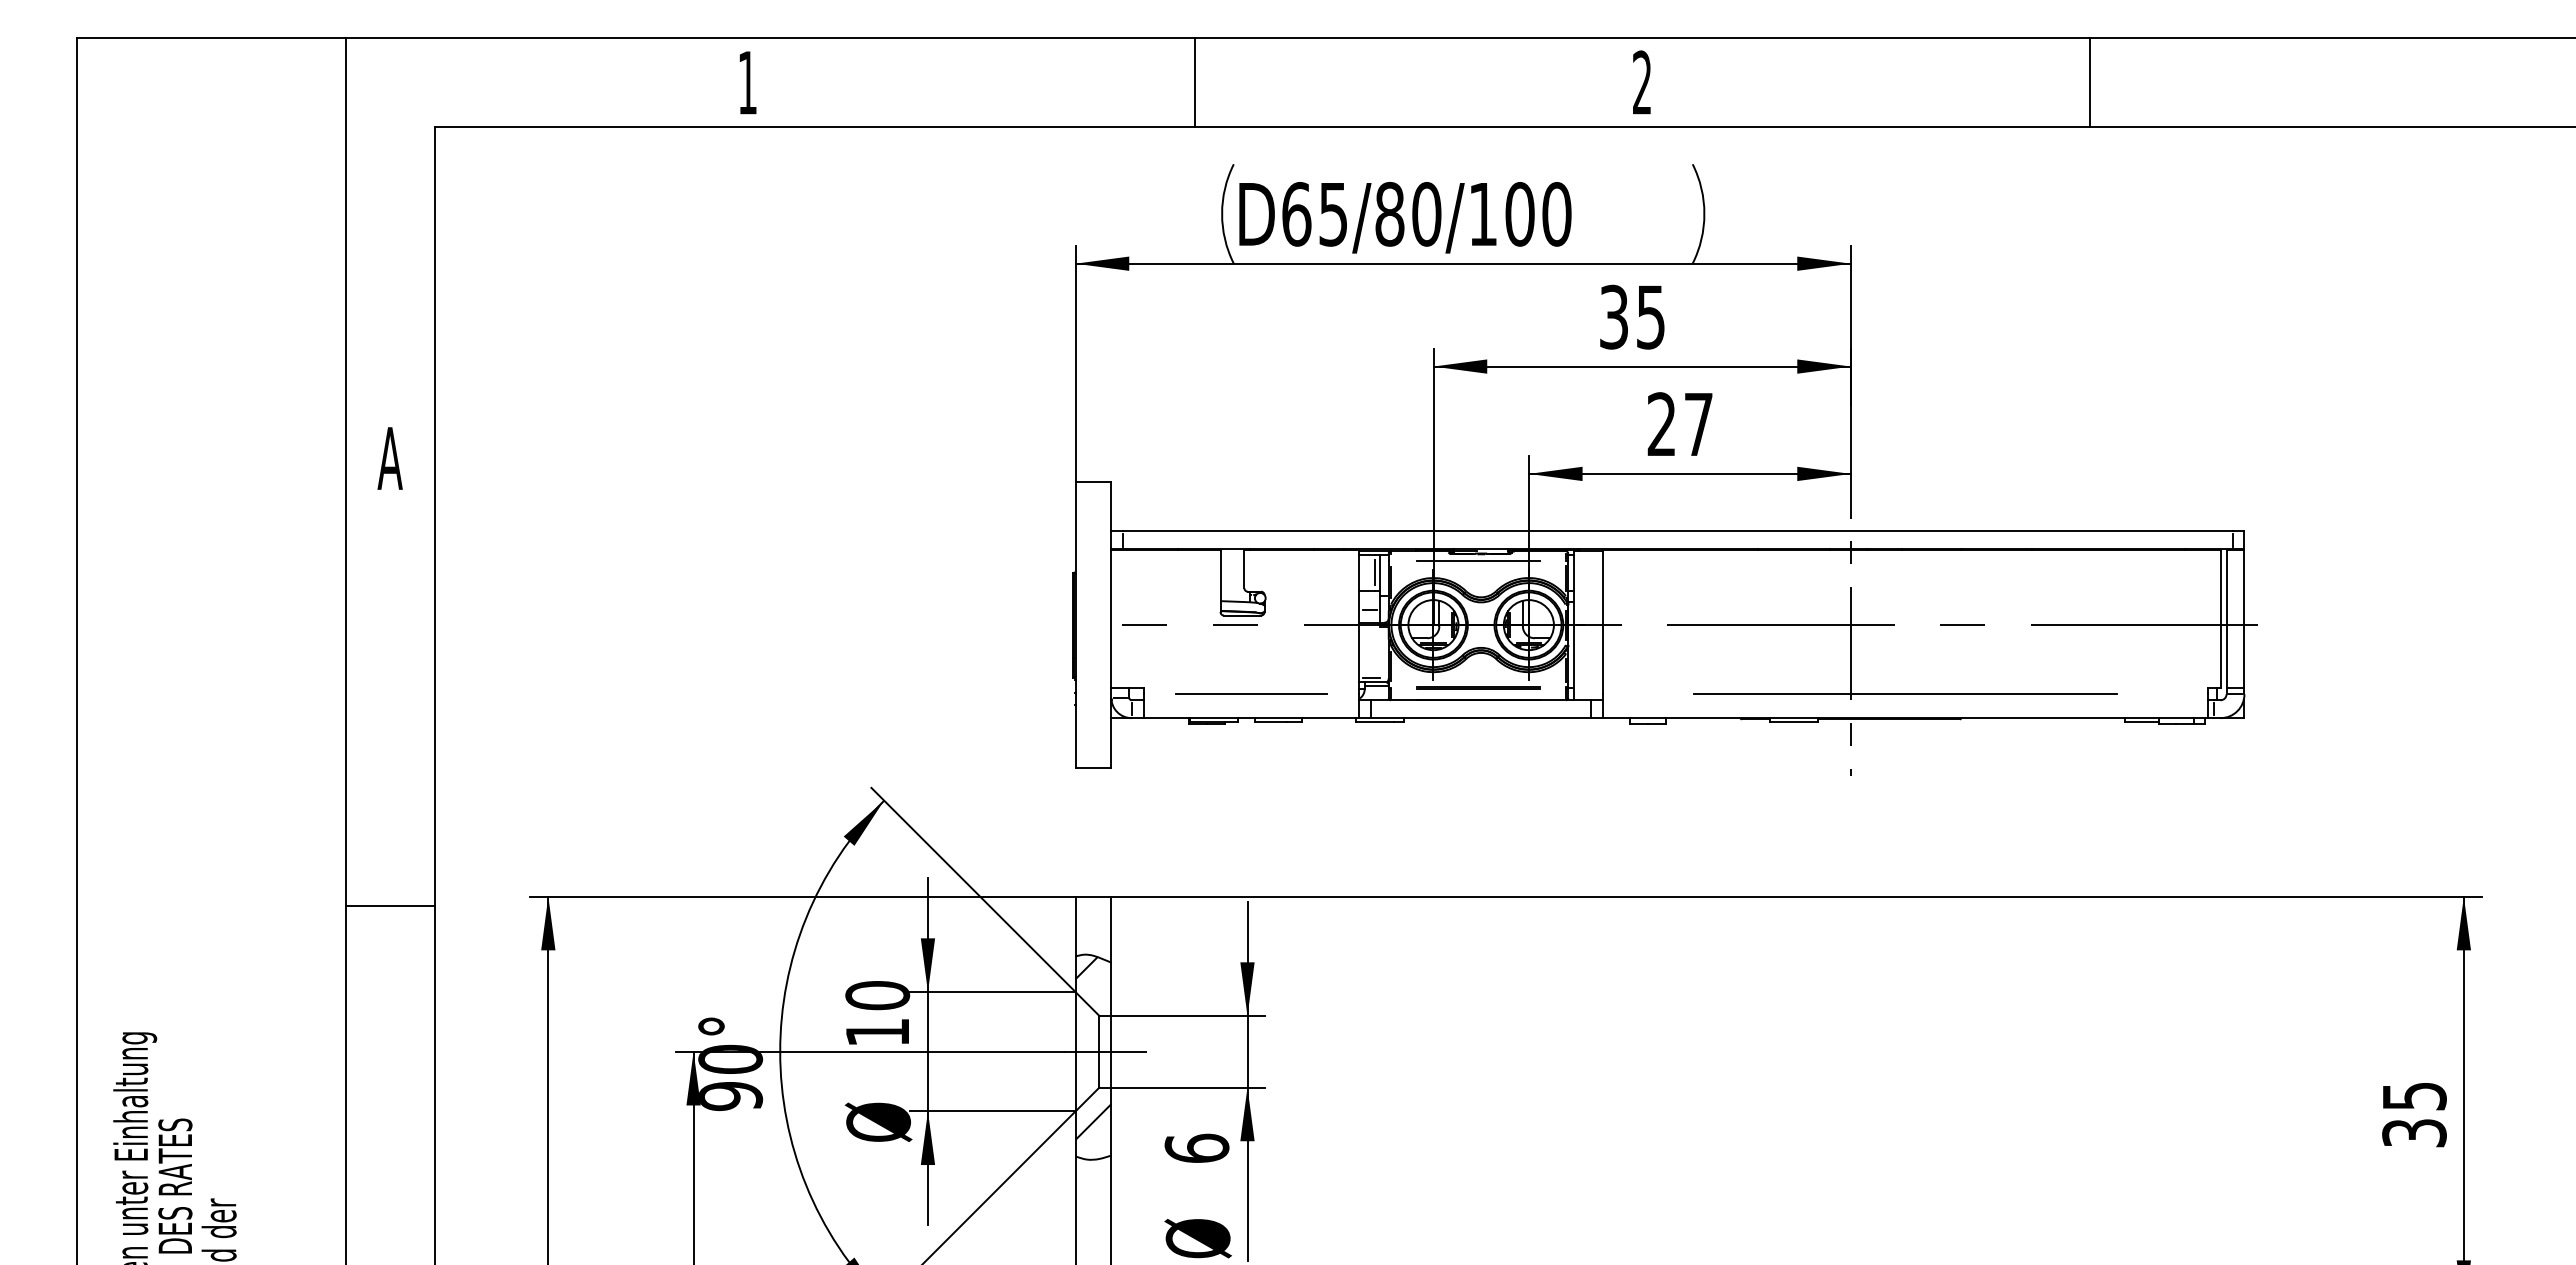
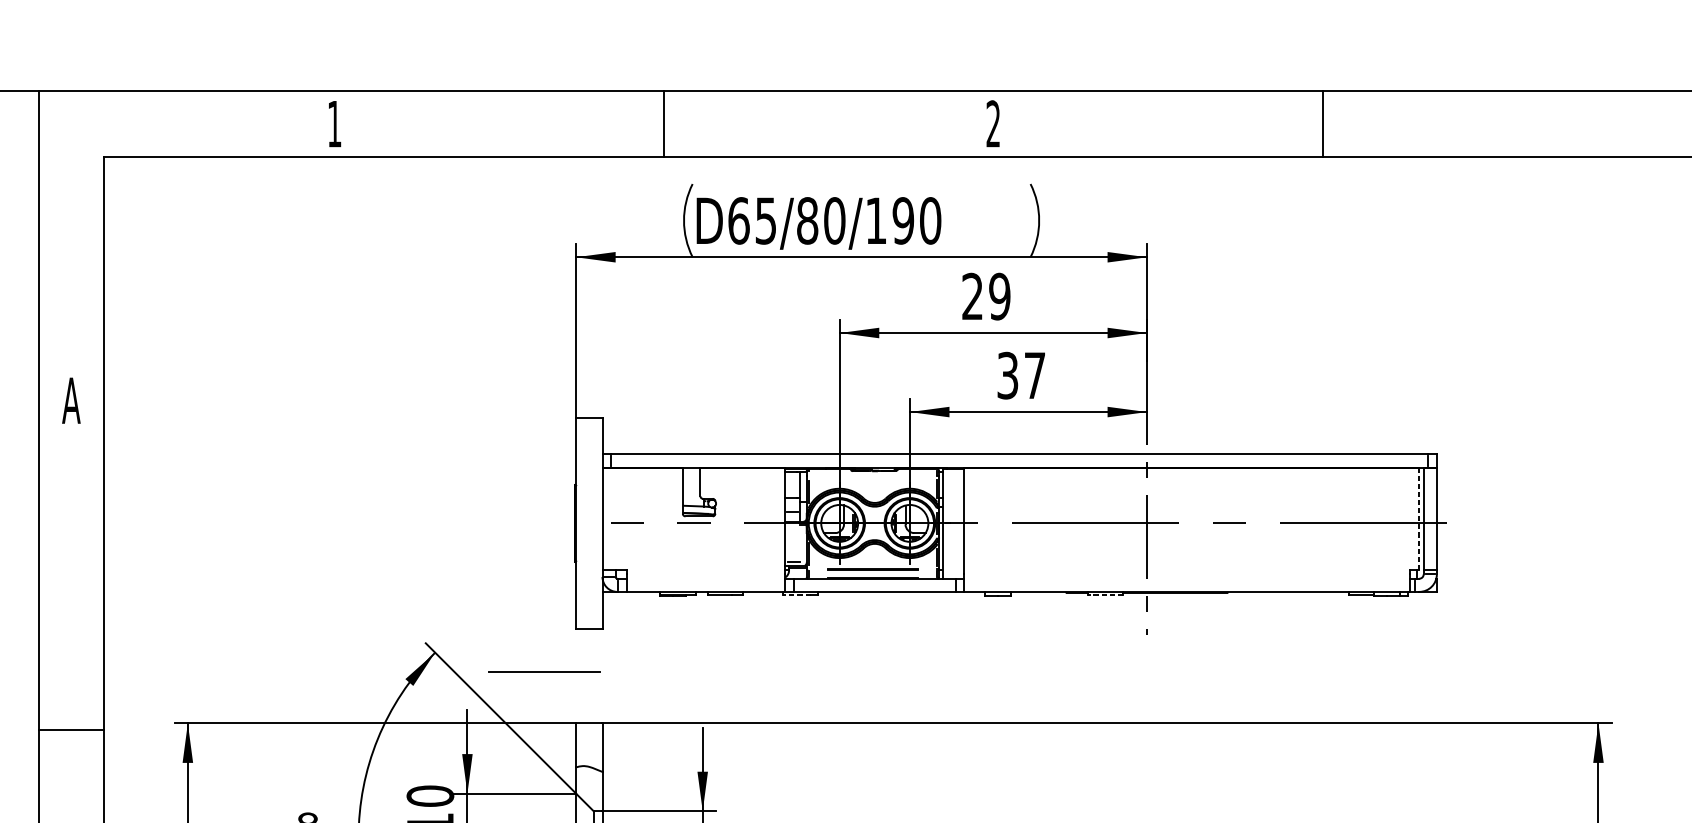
text: (1519, 214) -> (903, 221), D65/80/100 -> D65/80/190
text: (1632, 316) -> (986, 296), 35 -> 29
text: (1661, 424) -> (1007, 375), 27 -> 37
line: (1478, 560) -> (872, 475), removed
line: (1375, 572) -> (796, 484), removed
line: (2220, 618) -> (1419, 518), solid -> dashed
line: (1251, 693) -> (544, 670), moved
line: (1905, 694) -> (1187, 574), removed
line: (1374, 722) -> (796, 595), solid -> dashed
line: (1794, 722) -> (1105, 595), solid -> dashed
hatch: (1086, 968) -> (584, 776), removed

